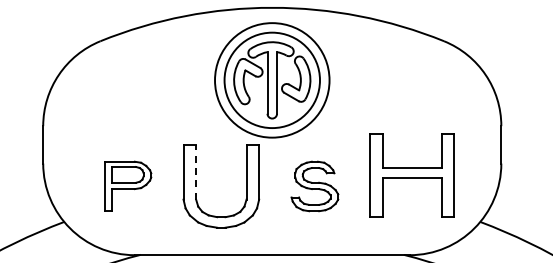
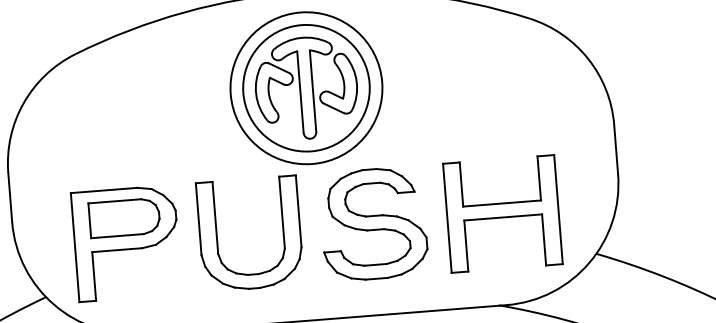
line: (196, 171) -> (215, 216), dashed -> solid
part: (411, 175) -> (501, 214), moved
part: (127, 186) -> (126, 243), size x1.67
part: (314, 186) -> (373, 224), size x1.67

